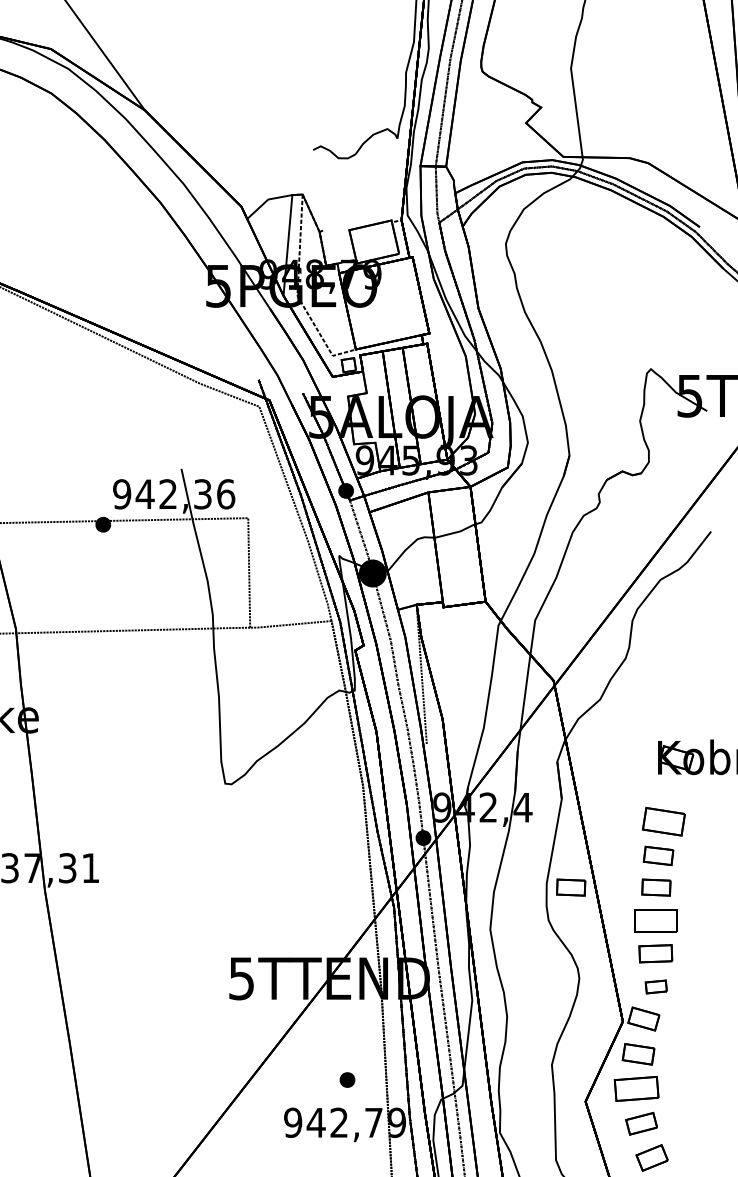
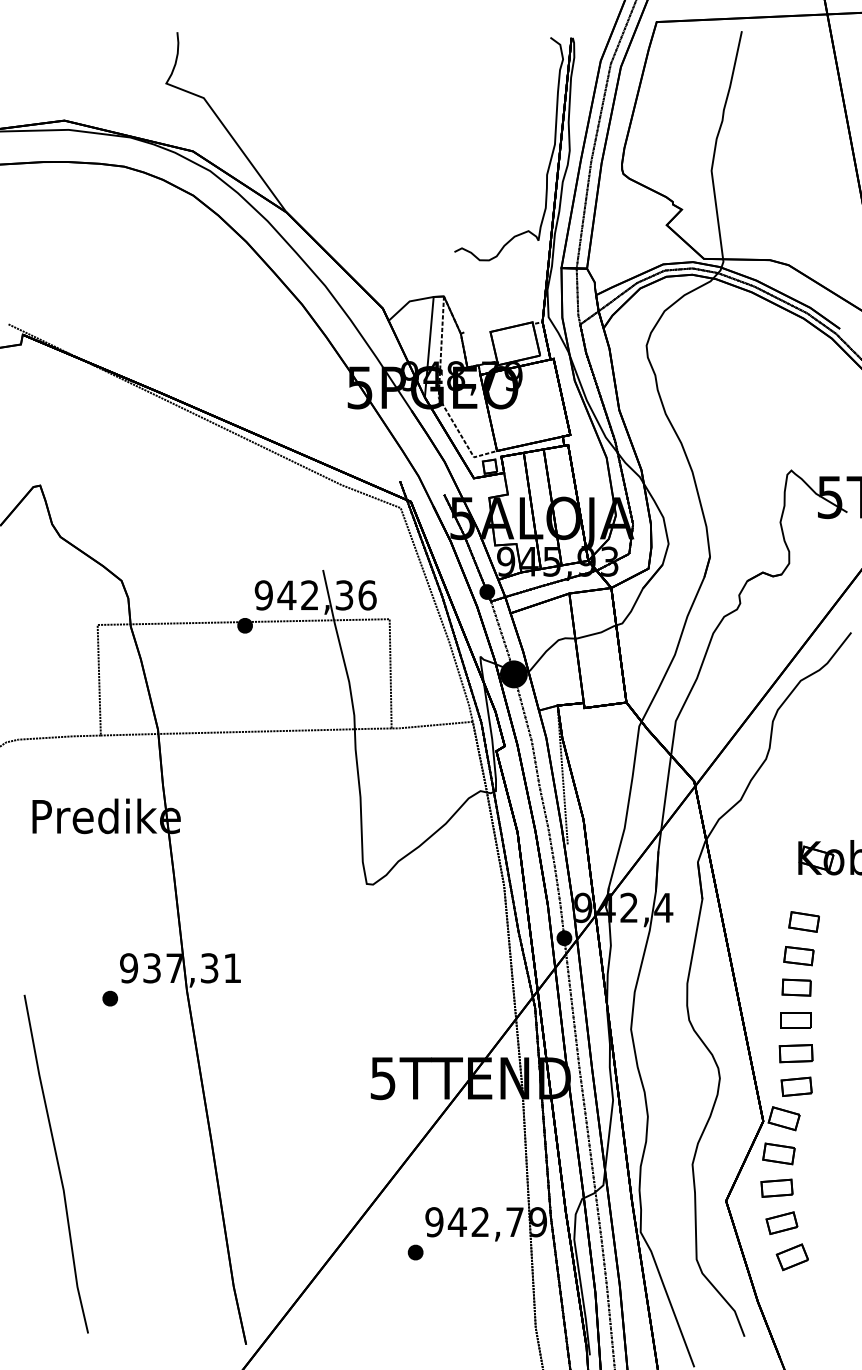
part: (663, 821) -> (803, 921), size x0.71
part: (570, 887) -> (711, 987), removed
part: (655, 920) -> (795, 1020), size x0.71
part: (656, 986) -> (796, 1086), size x1.43
part: (347, 1079) -> (415, 1252), moved
part: (636, 1088) -> (776, 1187), size x0.71

